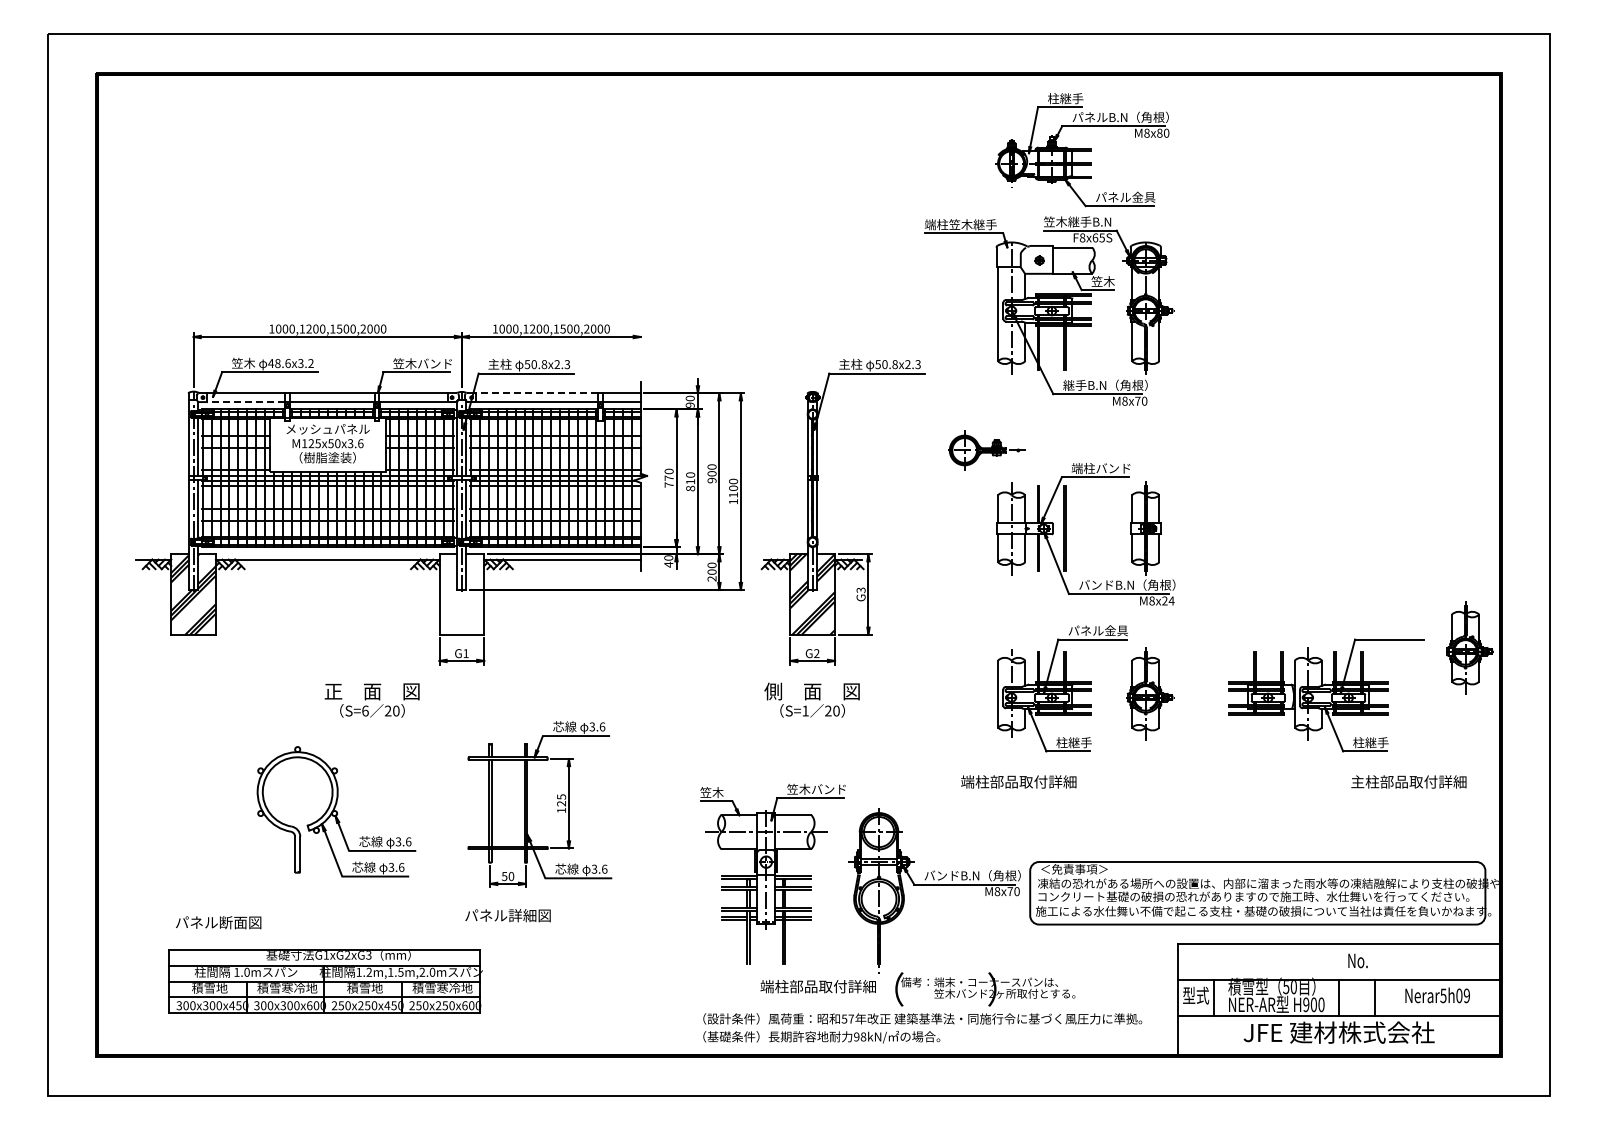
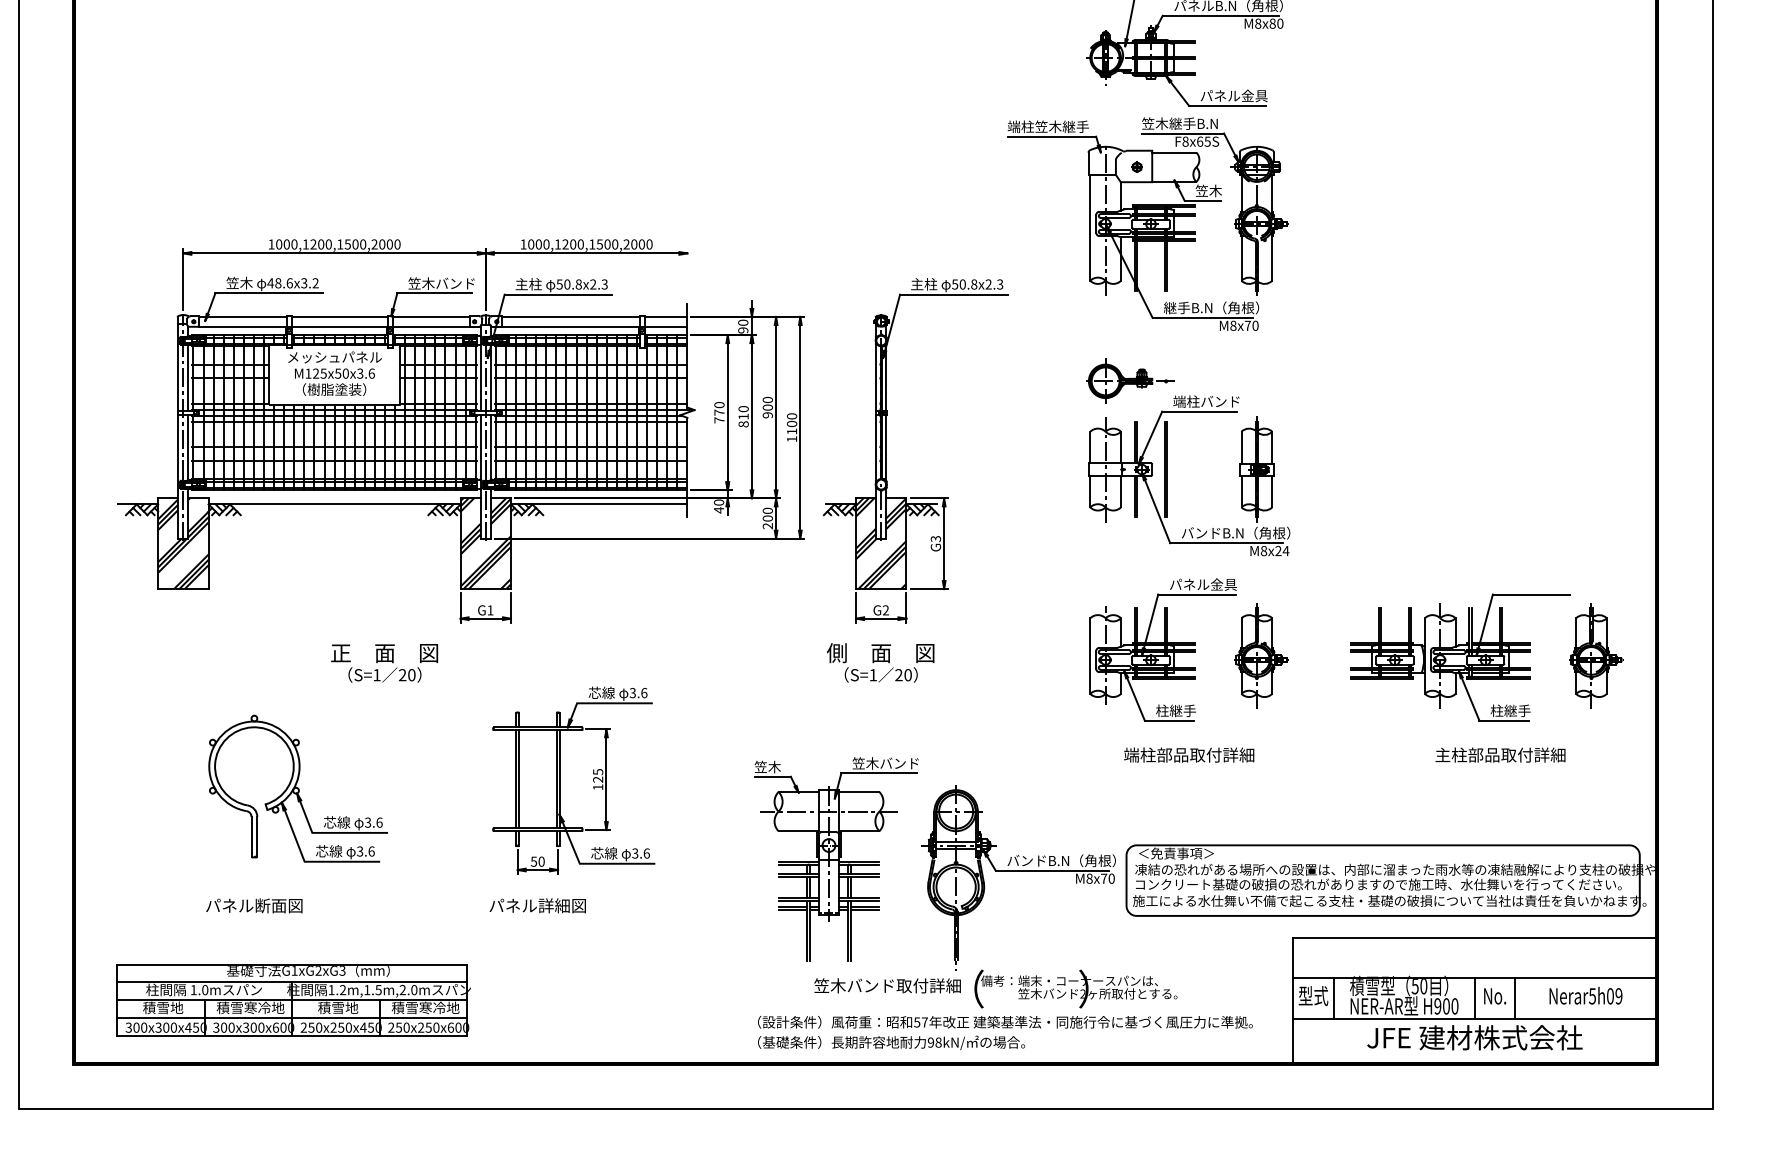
line: (536, 393) -> (569, 317), dashed -> solid
line: (246, 402) -> (242, 327), dashed -> solid
part: (986, 450) -> (1130, 381), moved
hatch: (461, 594) -> (485, 543), added
part: (1469, 647) -> (1595, 655), moved
text: (365, 710) -> (377, 674), S=6 -> S=1
text: (1018, 781) -> (1188, 754), moved
text: (1408, 781) -> (1500, 754), moved
part: (336, 811) -> (298, 788), moved
text: (218, 922) -> (254, 905), moved
text: (1357, 960) -> (1494, 995), moved
part: (325, 981) -> (293, 1000), moved
text: (818, 986) -> (887, 985), 端柱部品取付詳細 -> 笠木バンド取付詳細

